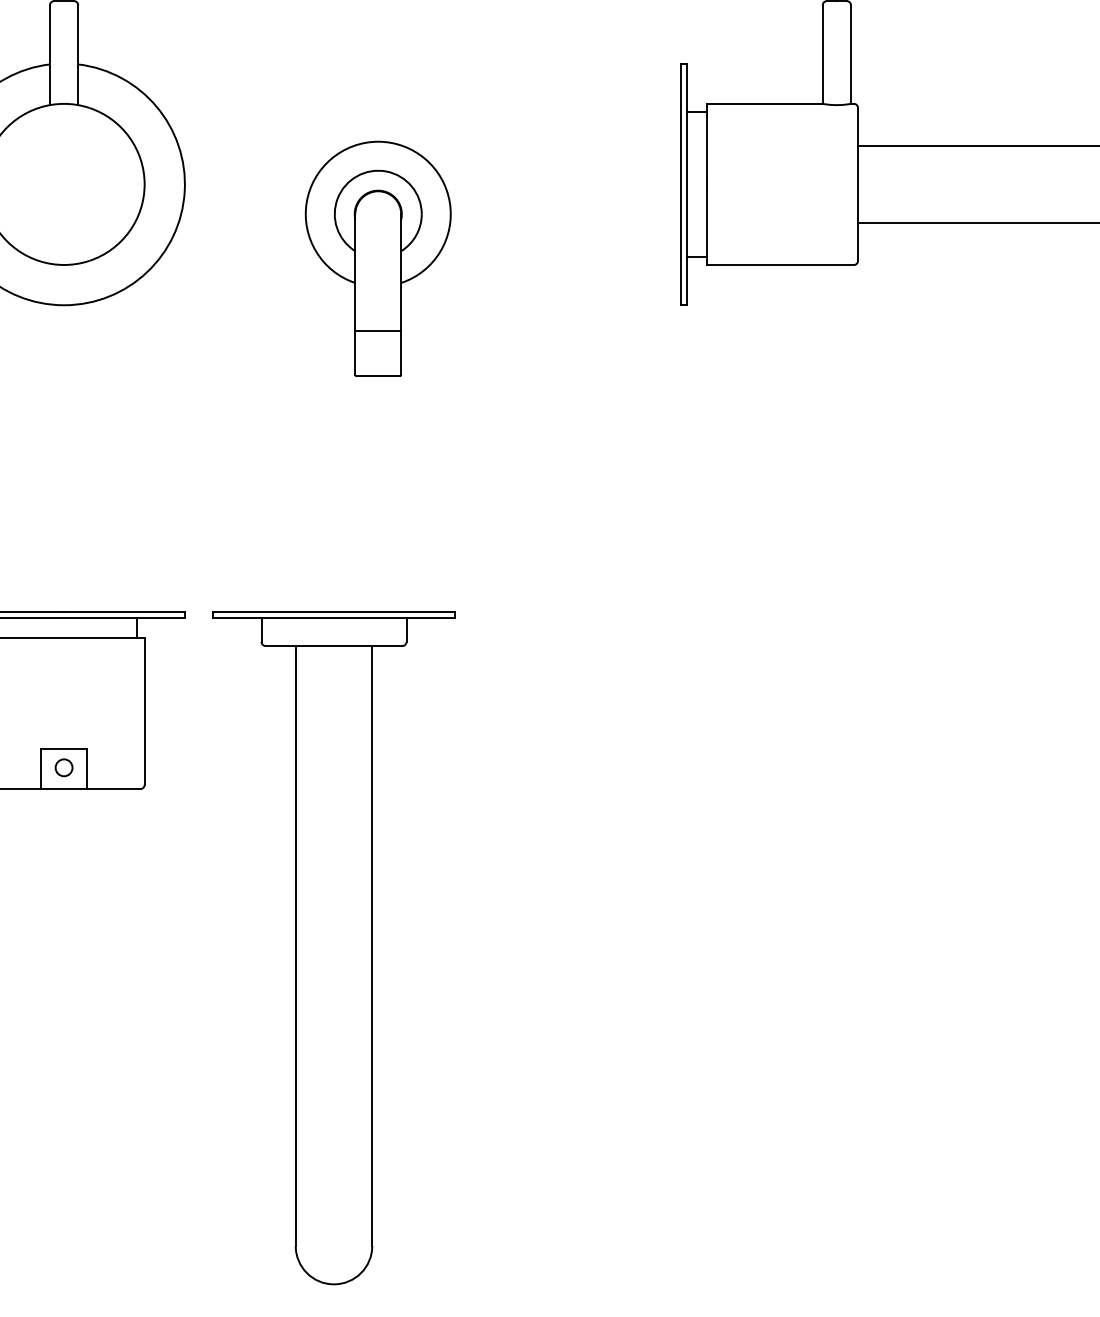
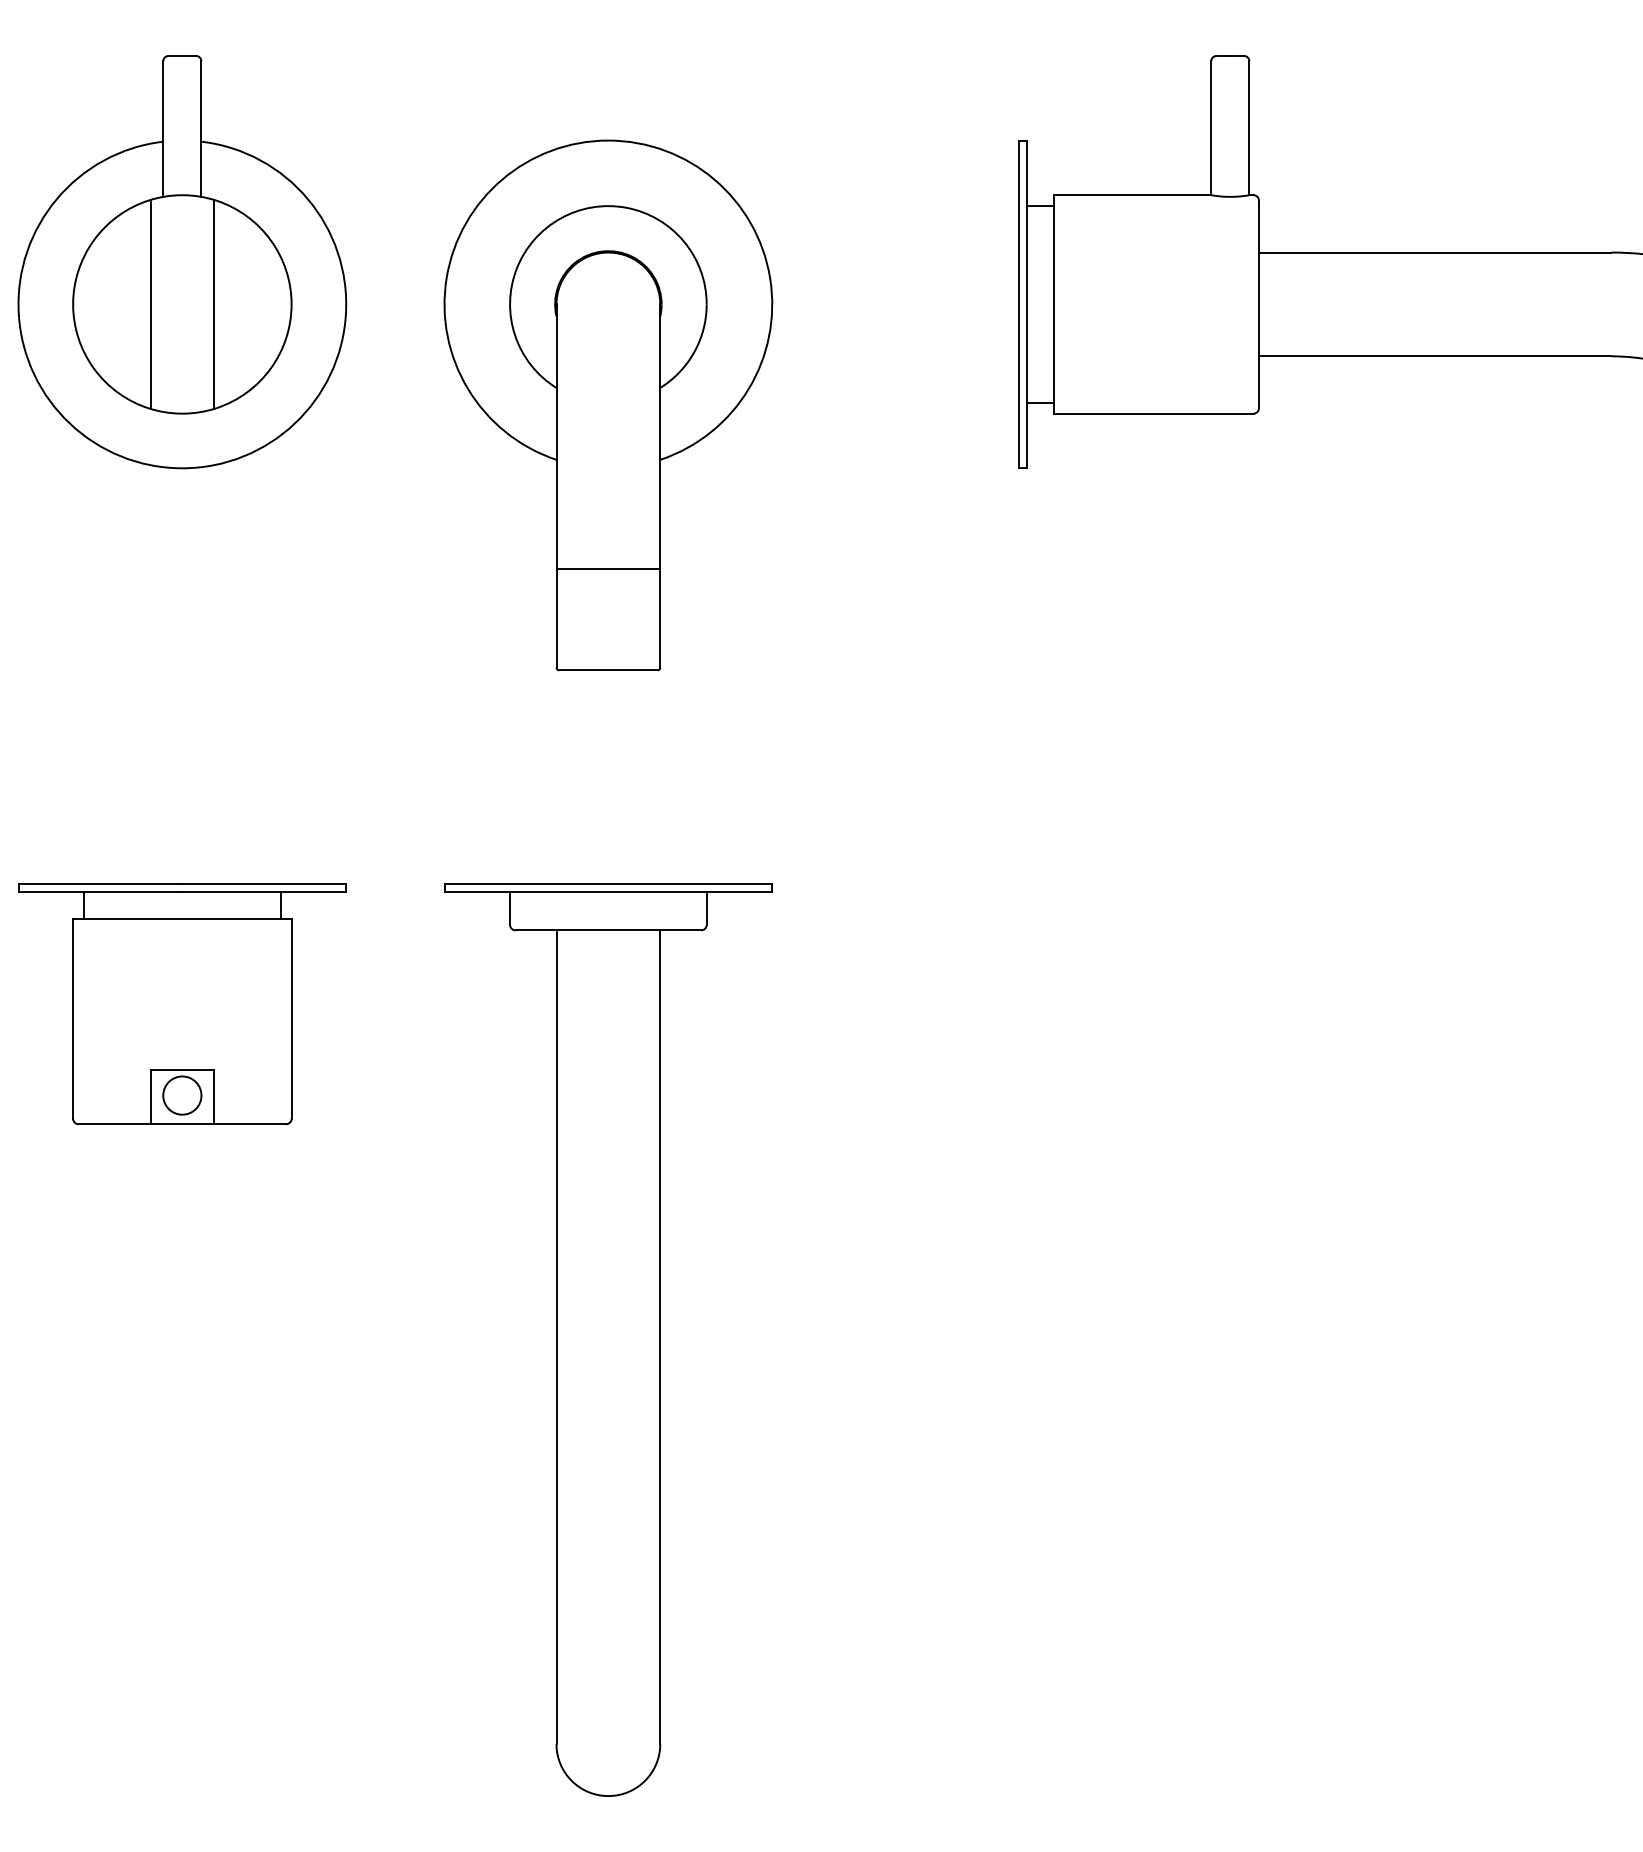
line: (40, 183) -> (150, 303), added
line: (87, 183) -> (214, 303), added
part: (378, 258) -> (608, 405), size x1.67
circle: (64, 767) -> (182, 1095), size x1.67
part: (334, 947) -> (608, 1339), moved

